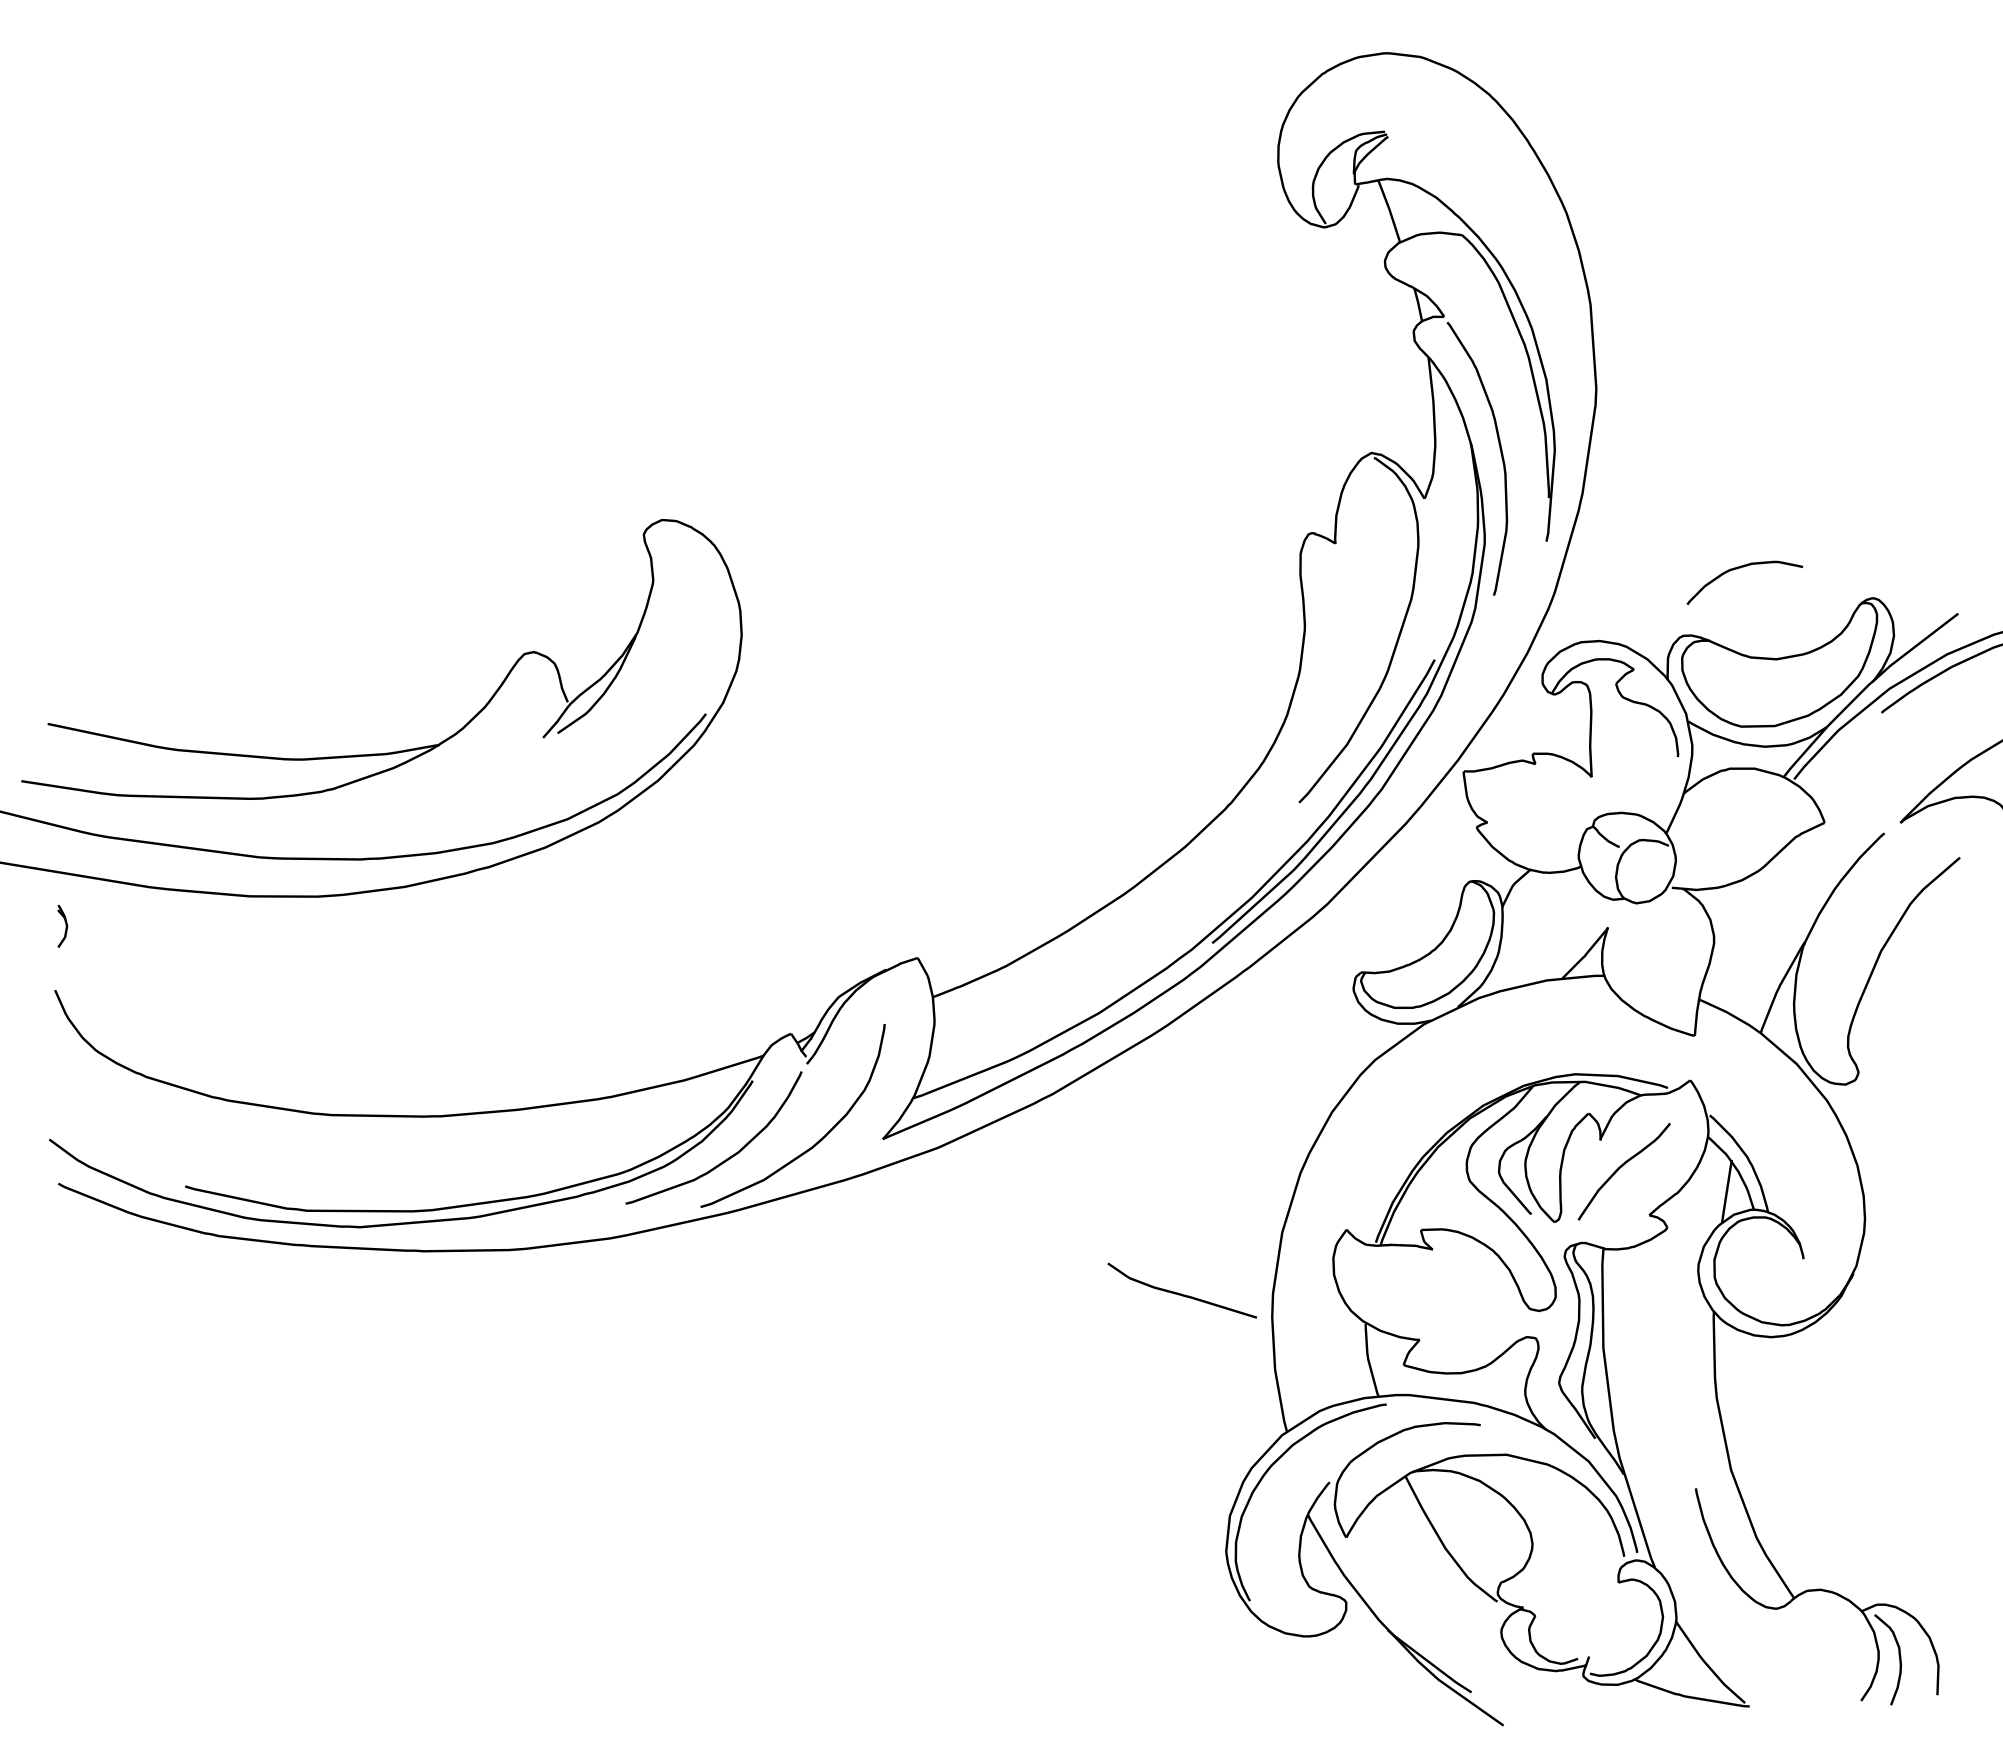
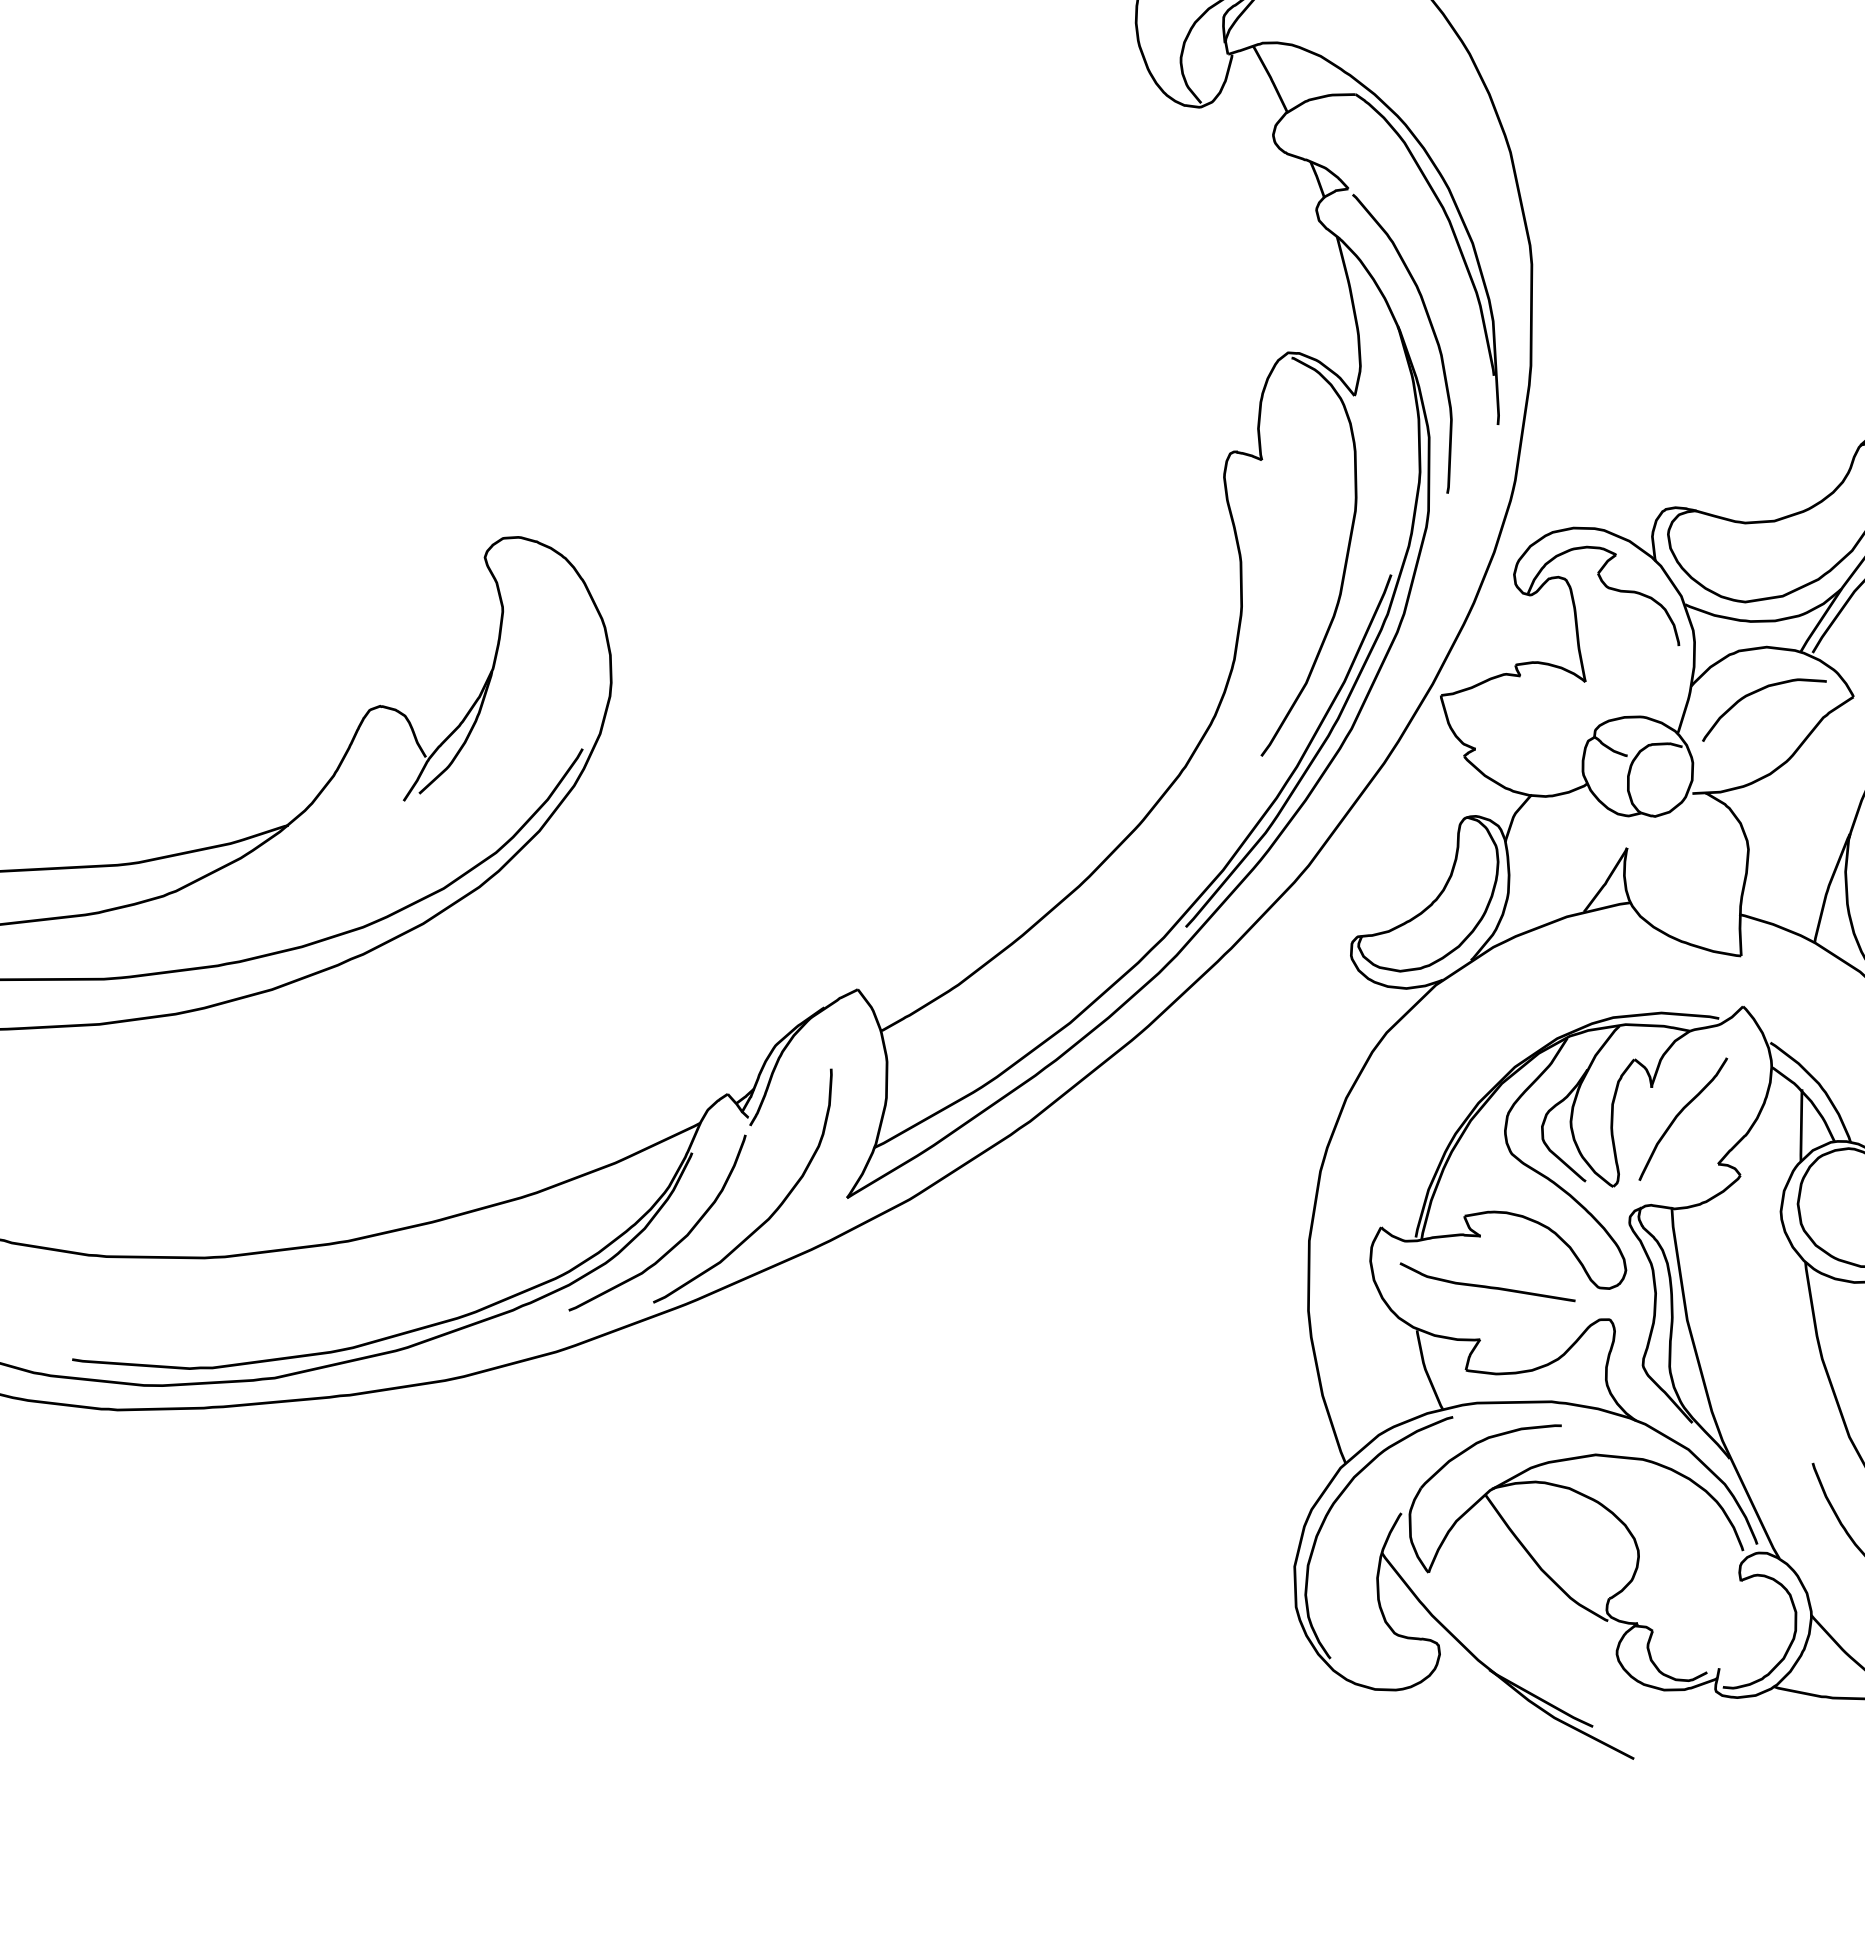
curve: (1740, 568) -> (1756, 692), moved
curve: (1181, 1293) -> (1487, 1285), moved

